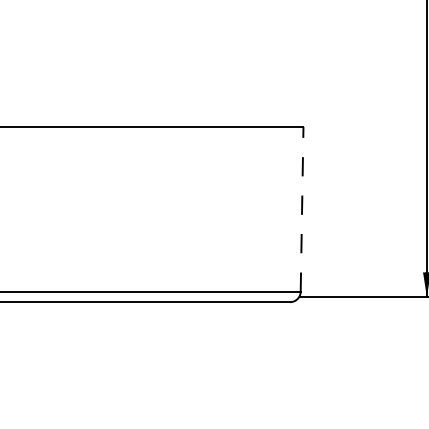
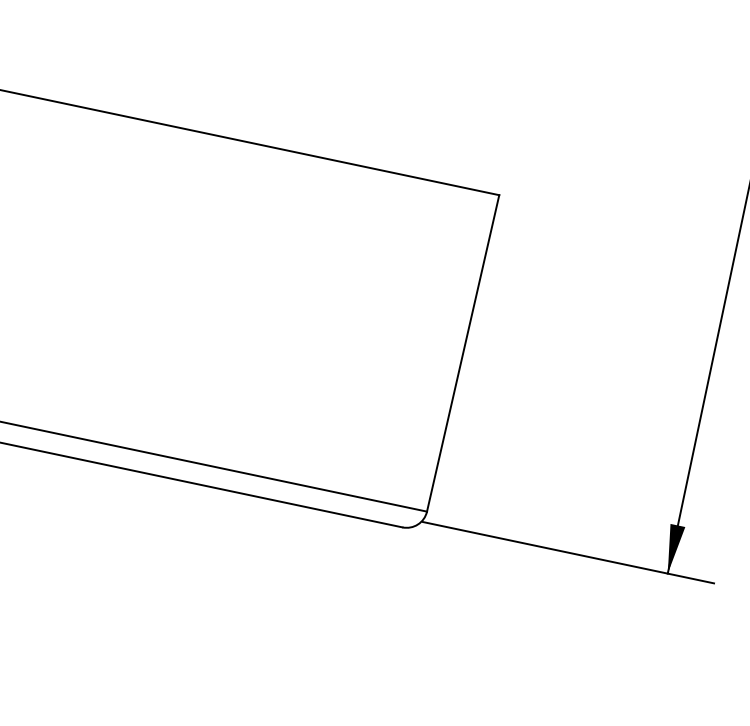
line: (302, 208) -> (464, 352), dashed -> solid

